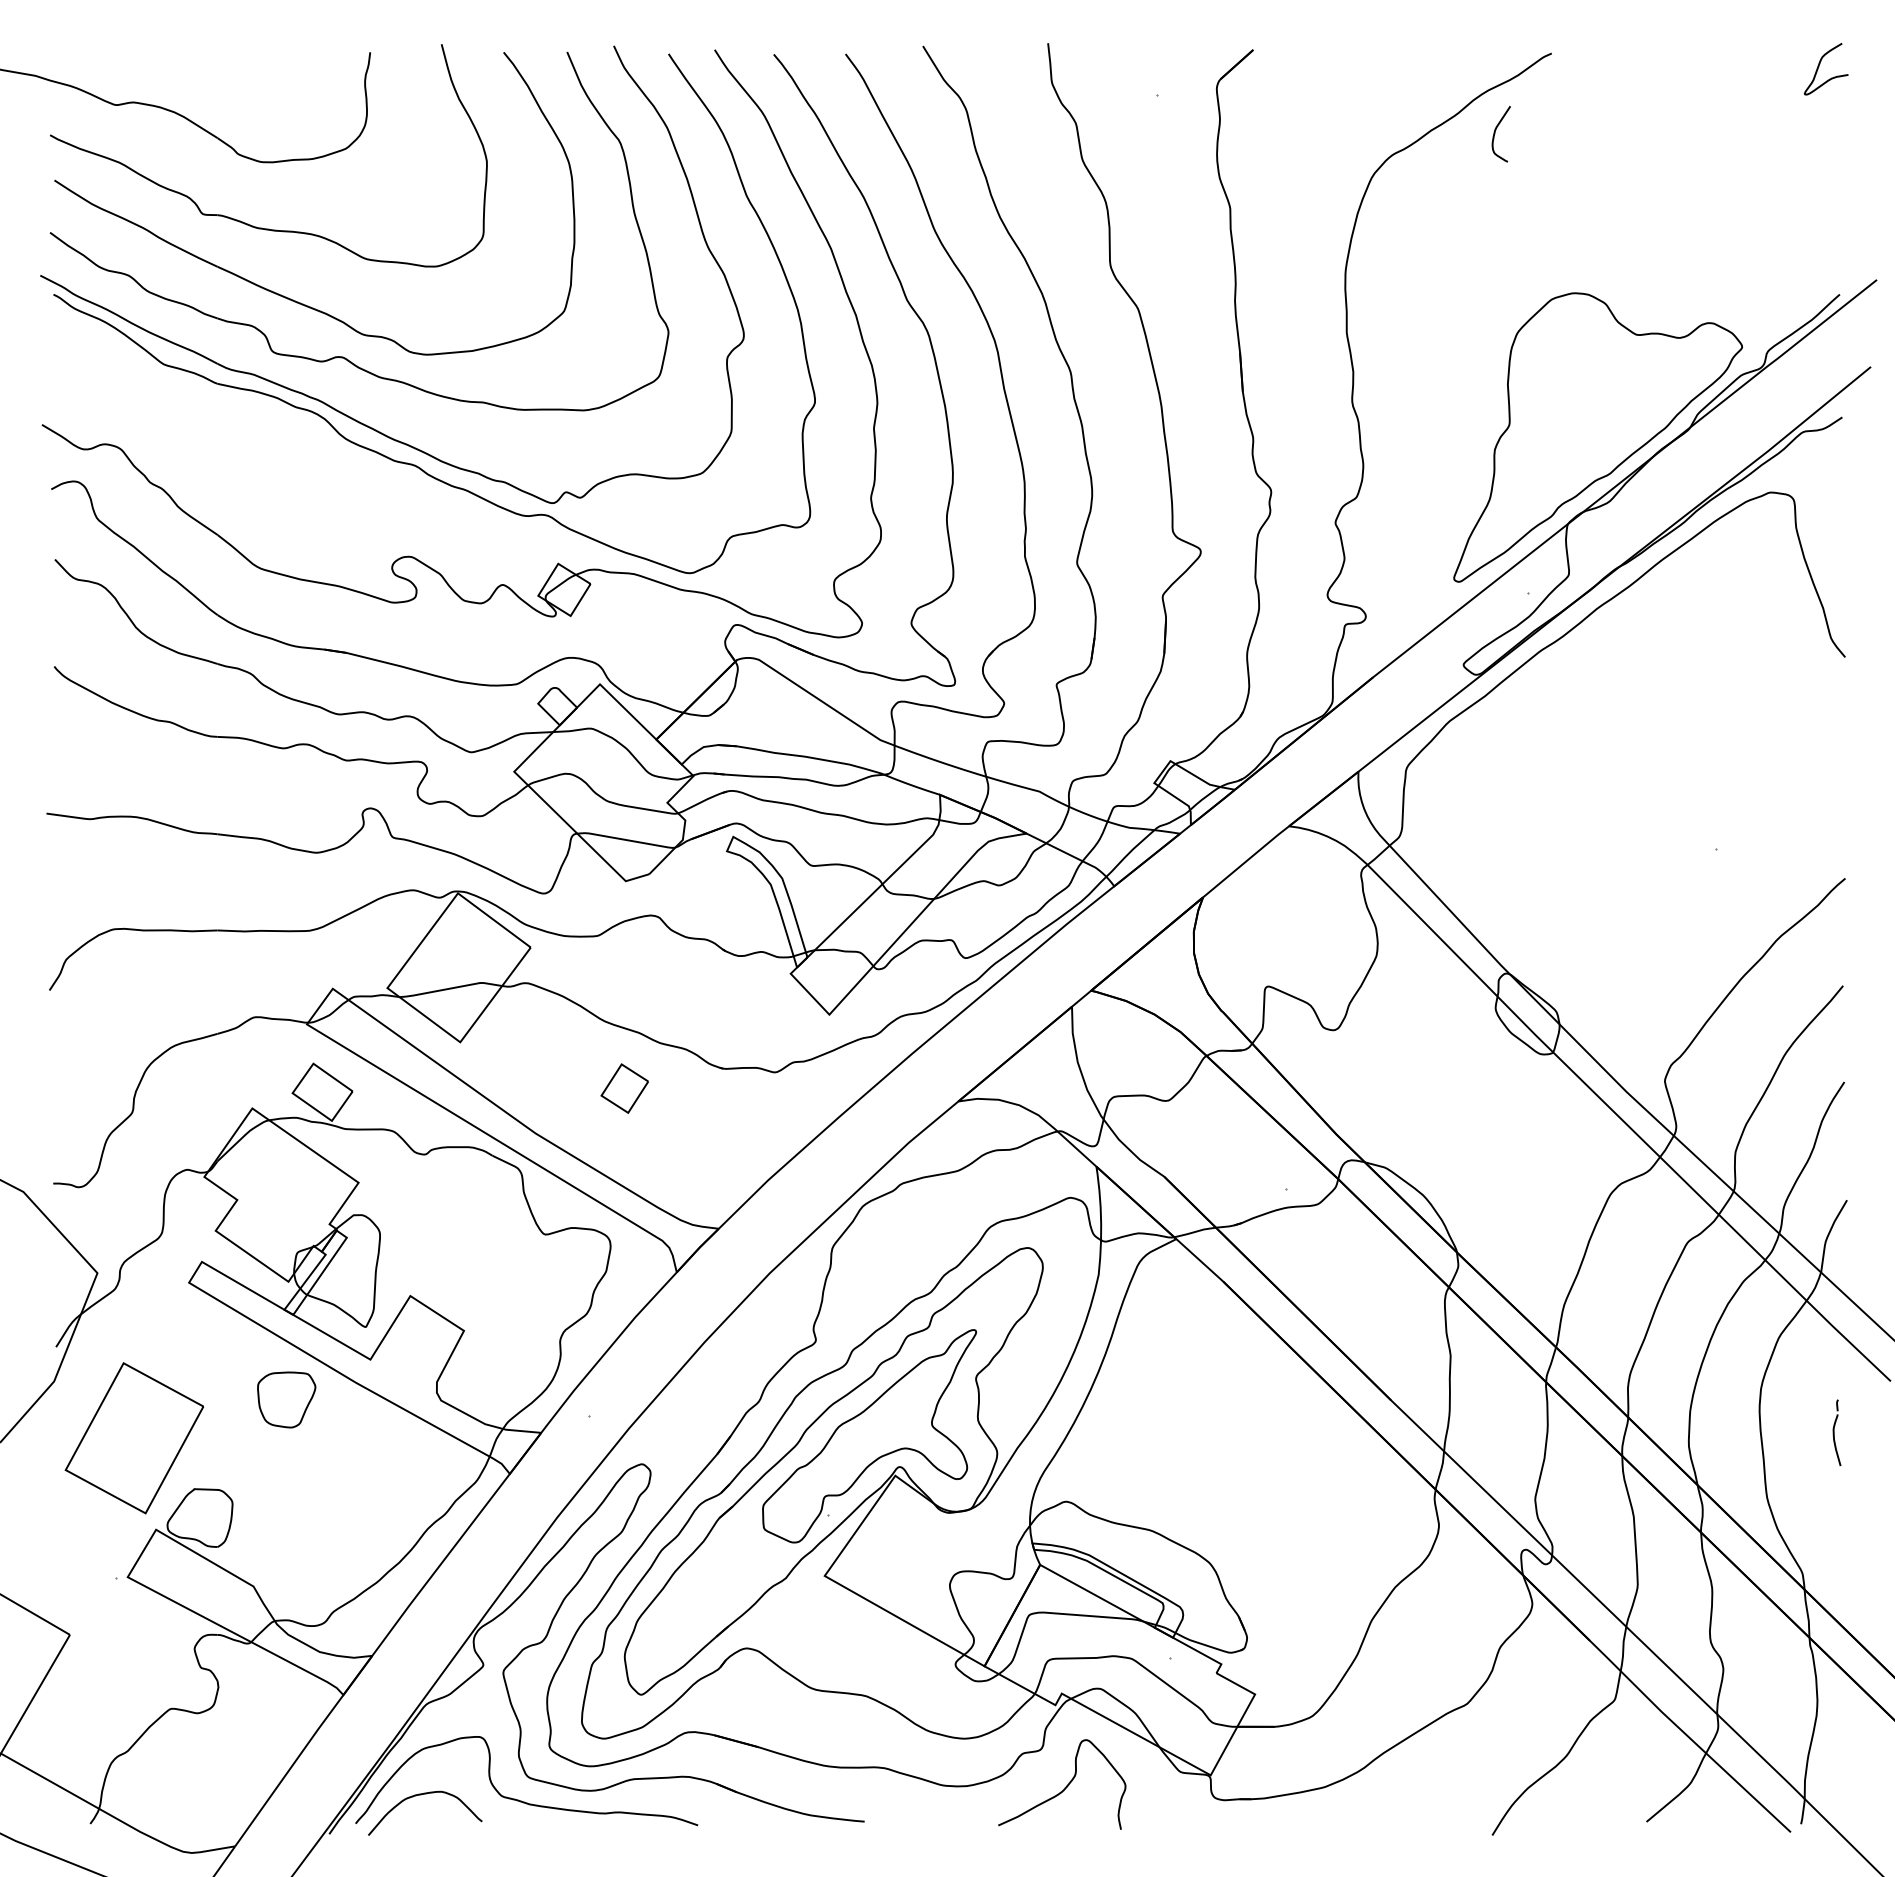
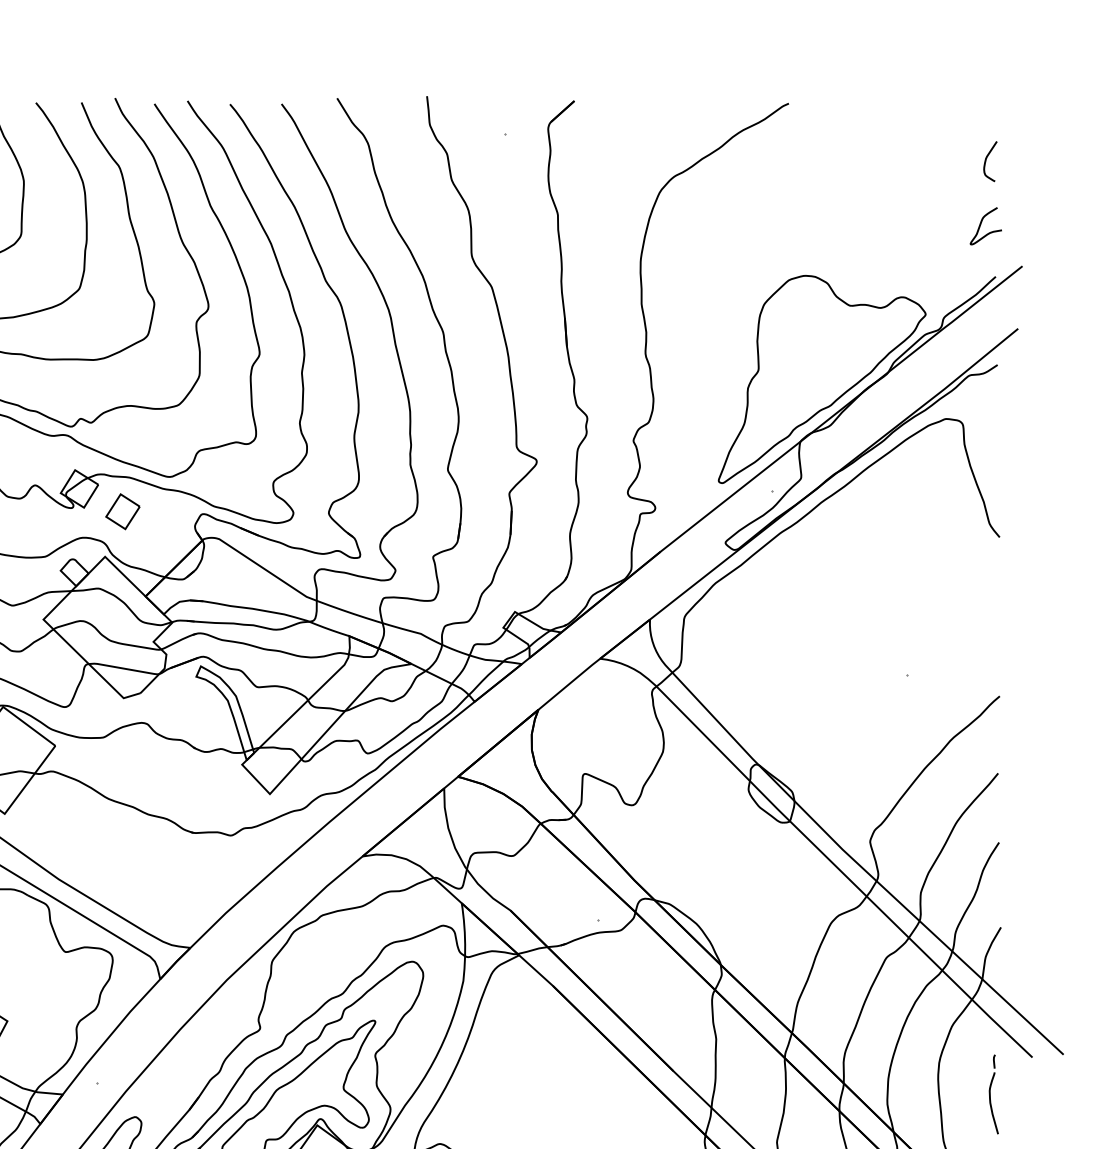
curve: (1819, 66) -> (981, 224), moved
curve: (1495, 134) -> (986, 161), moved
part: (624, 1088) -> (122, 511), moved
part: (1836, 1432) -> (993, 1094), size x1.67

